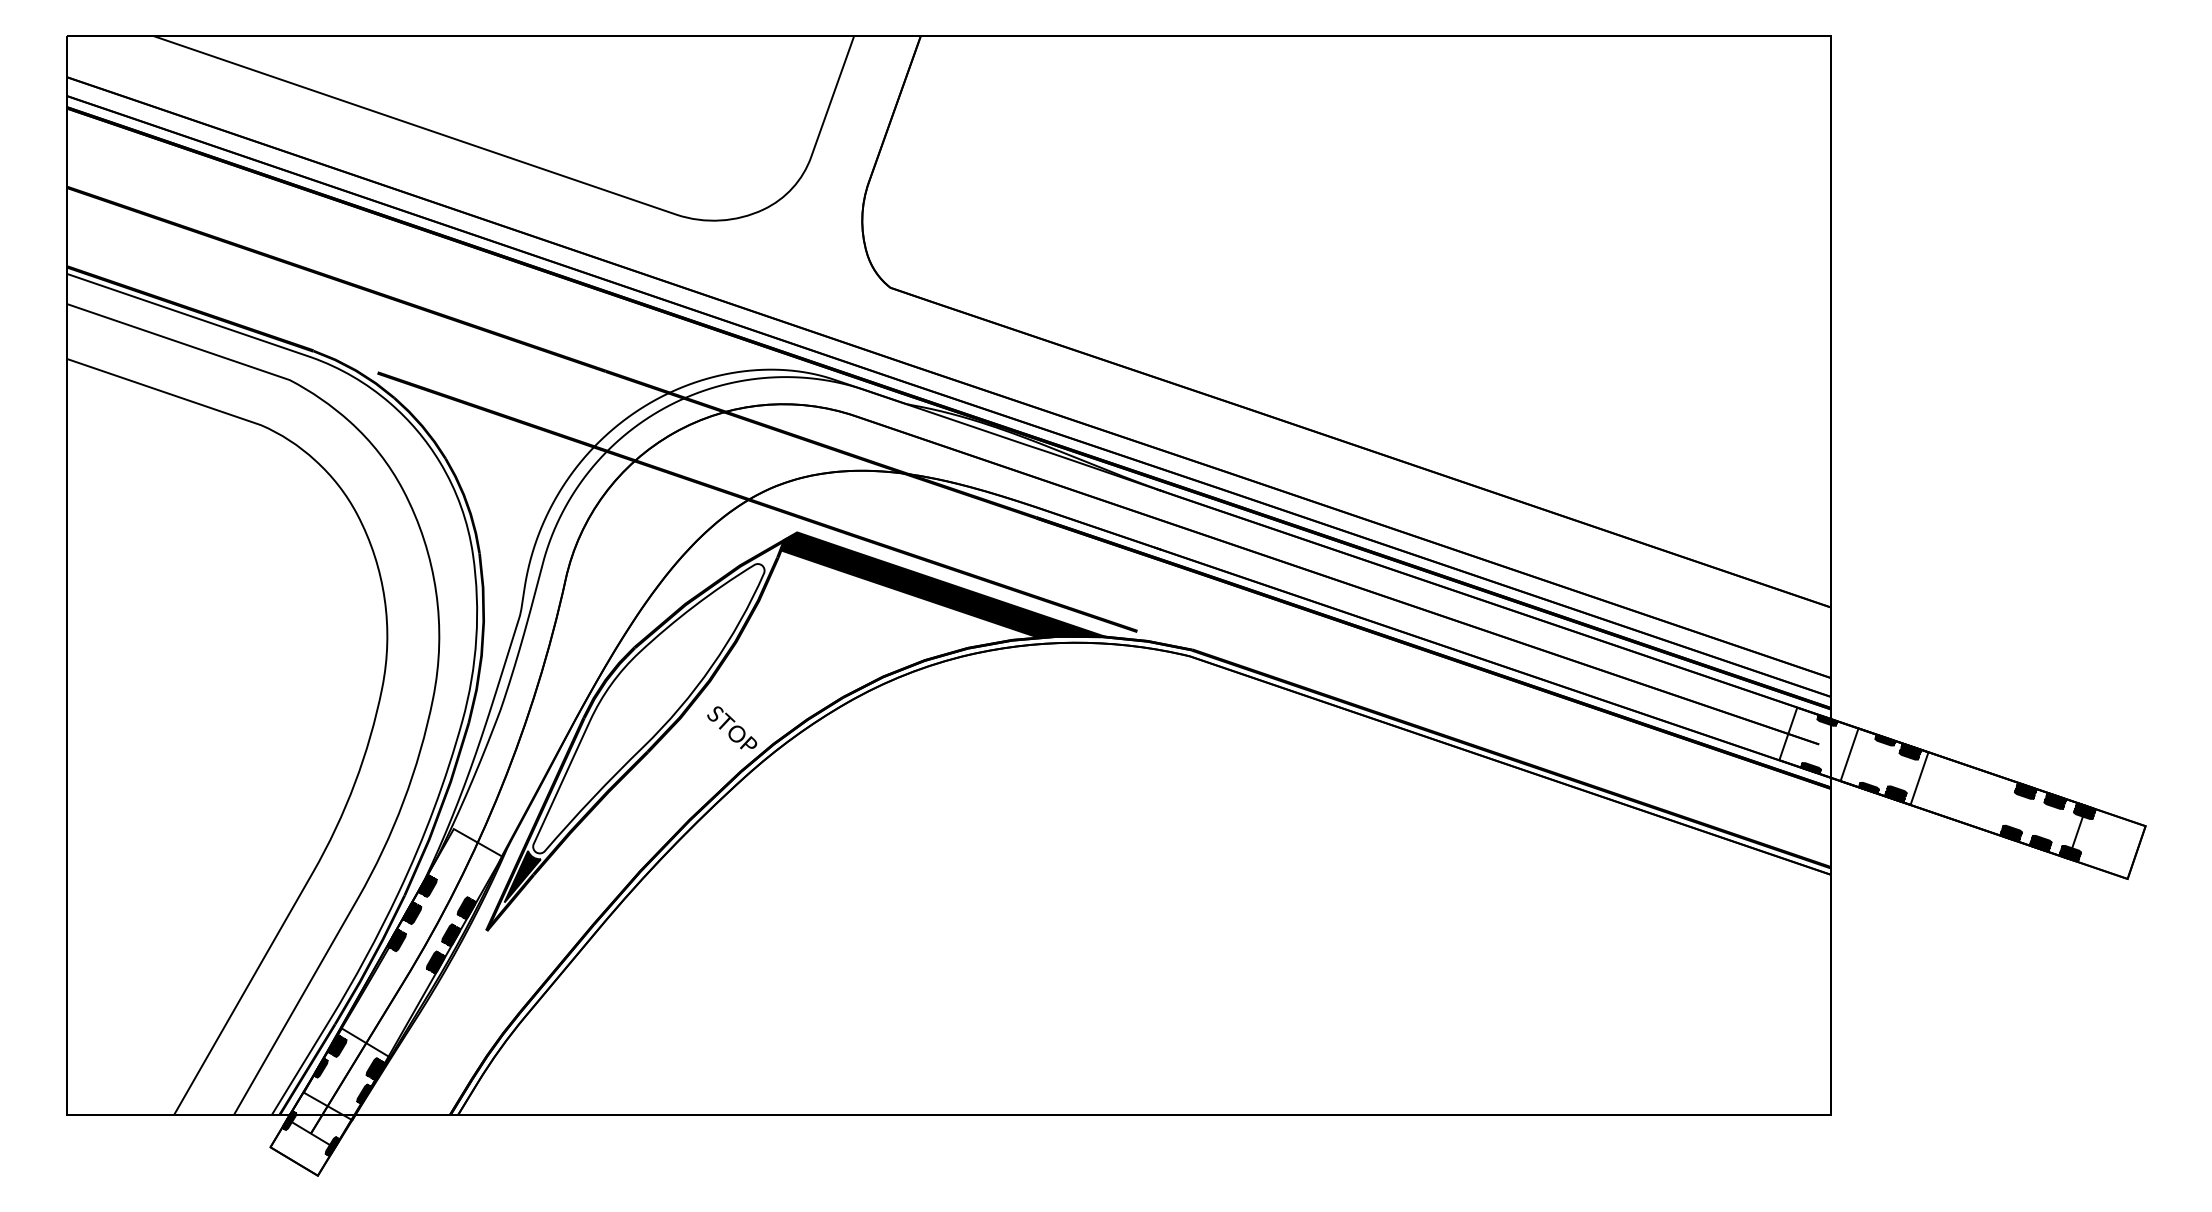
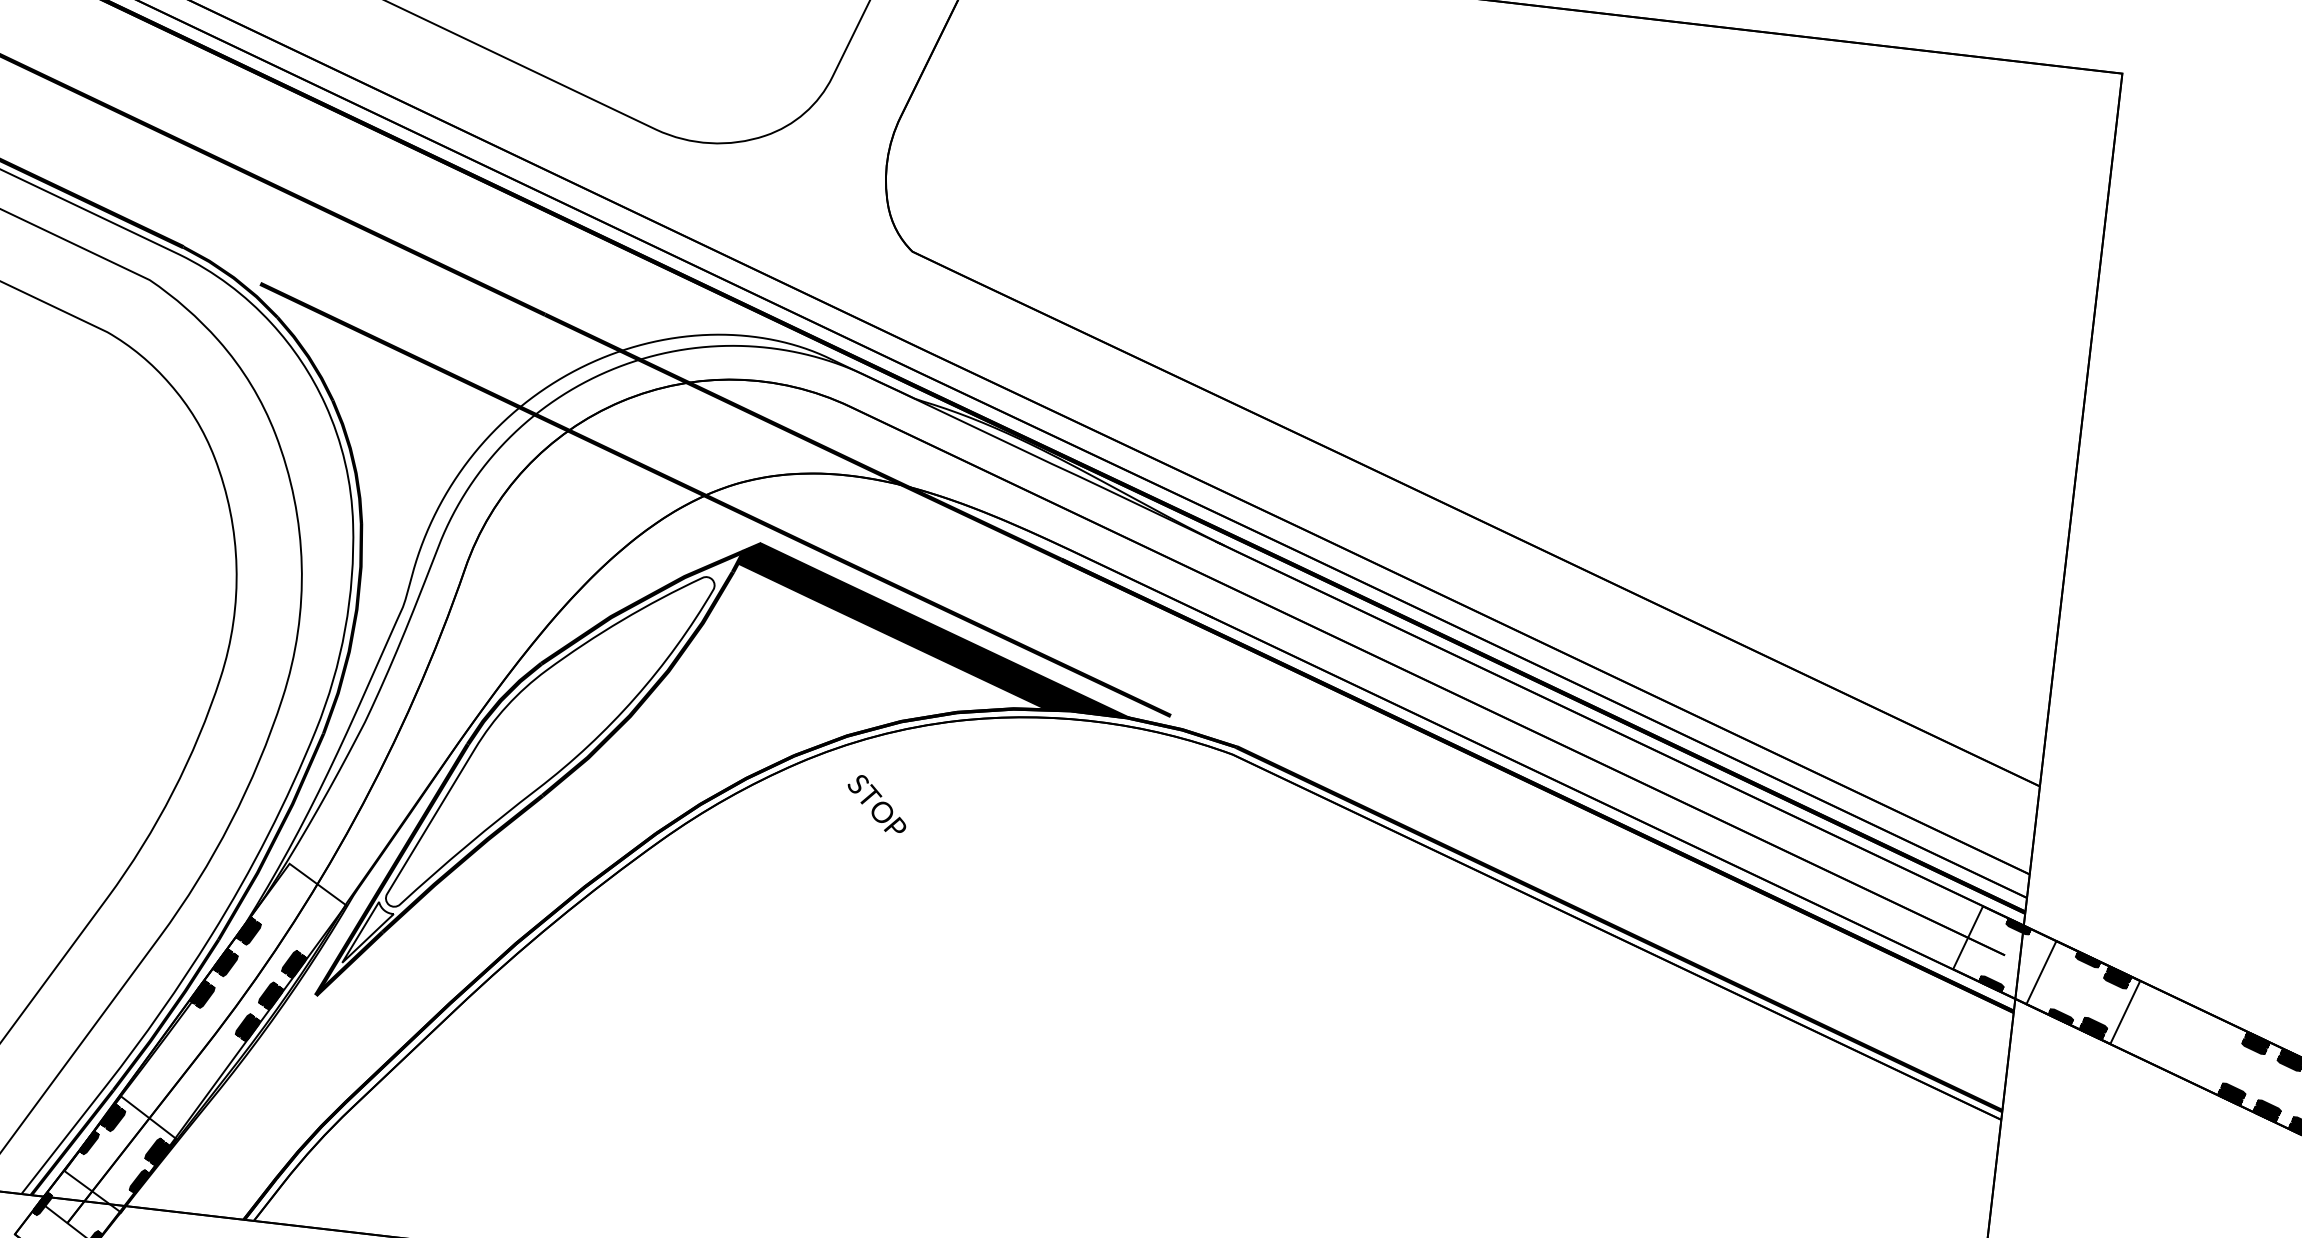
text: (732, 727) -> (877, 803), moved
fill: (522, 876) -> (368, 932), removed

